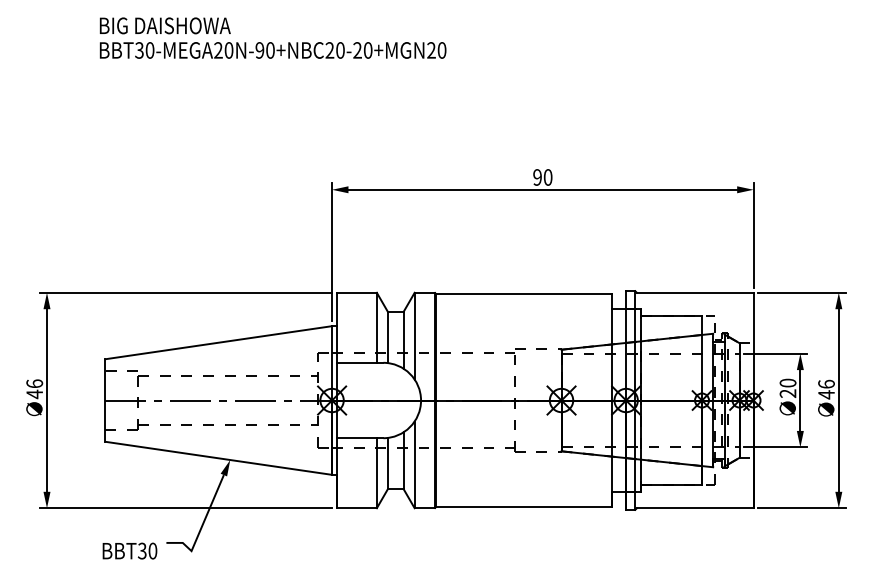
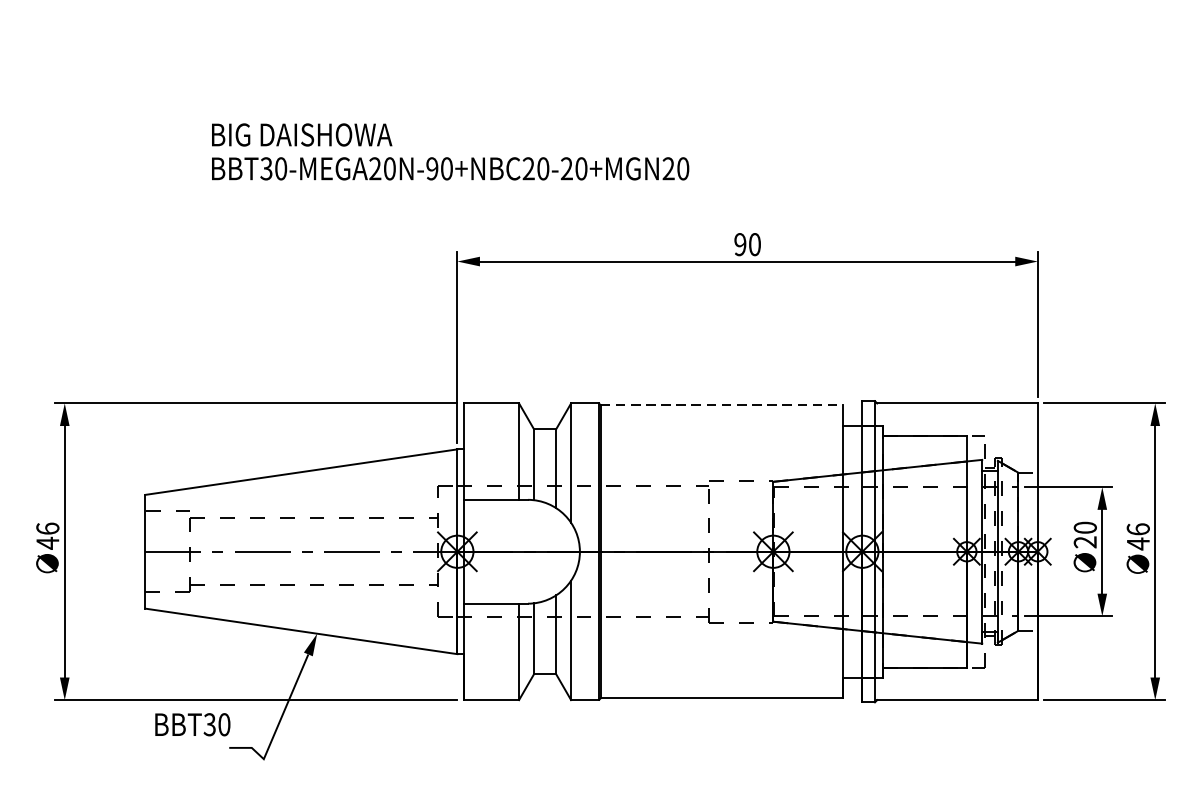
text: (272, 37) -> (449, 150), moved
line: (524, 293) -> (722, 404), solid -> dashed
text: (129, 550) -> (192, 723), moved

